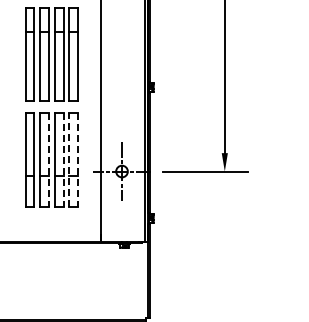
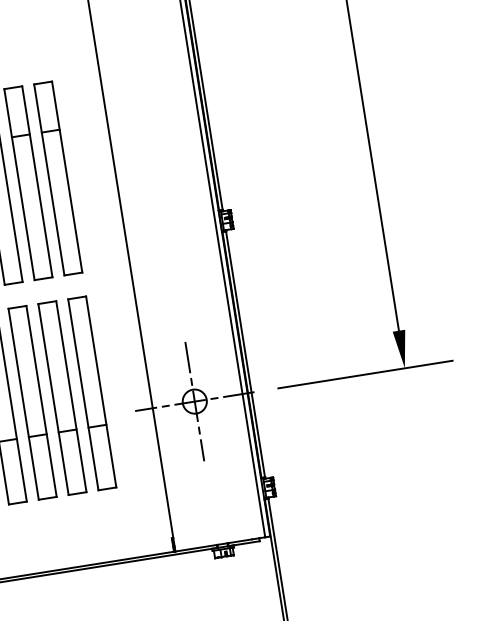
line: (48, 159) -> (40, 400), dashed -> solid
line: (63, 159) -> (71, 395), dashed -> solid
line: (69, 159) -> (83, 394), dashed -> solid
line: (78, 159) -> (101, 391), dashed -> solid

